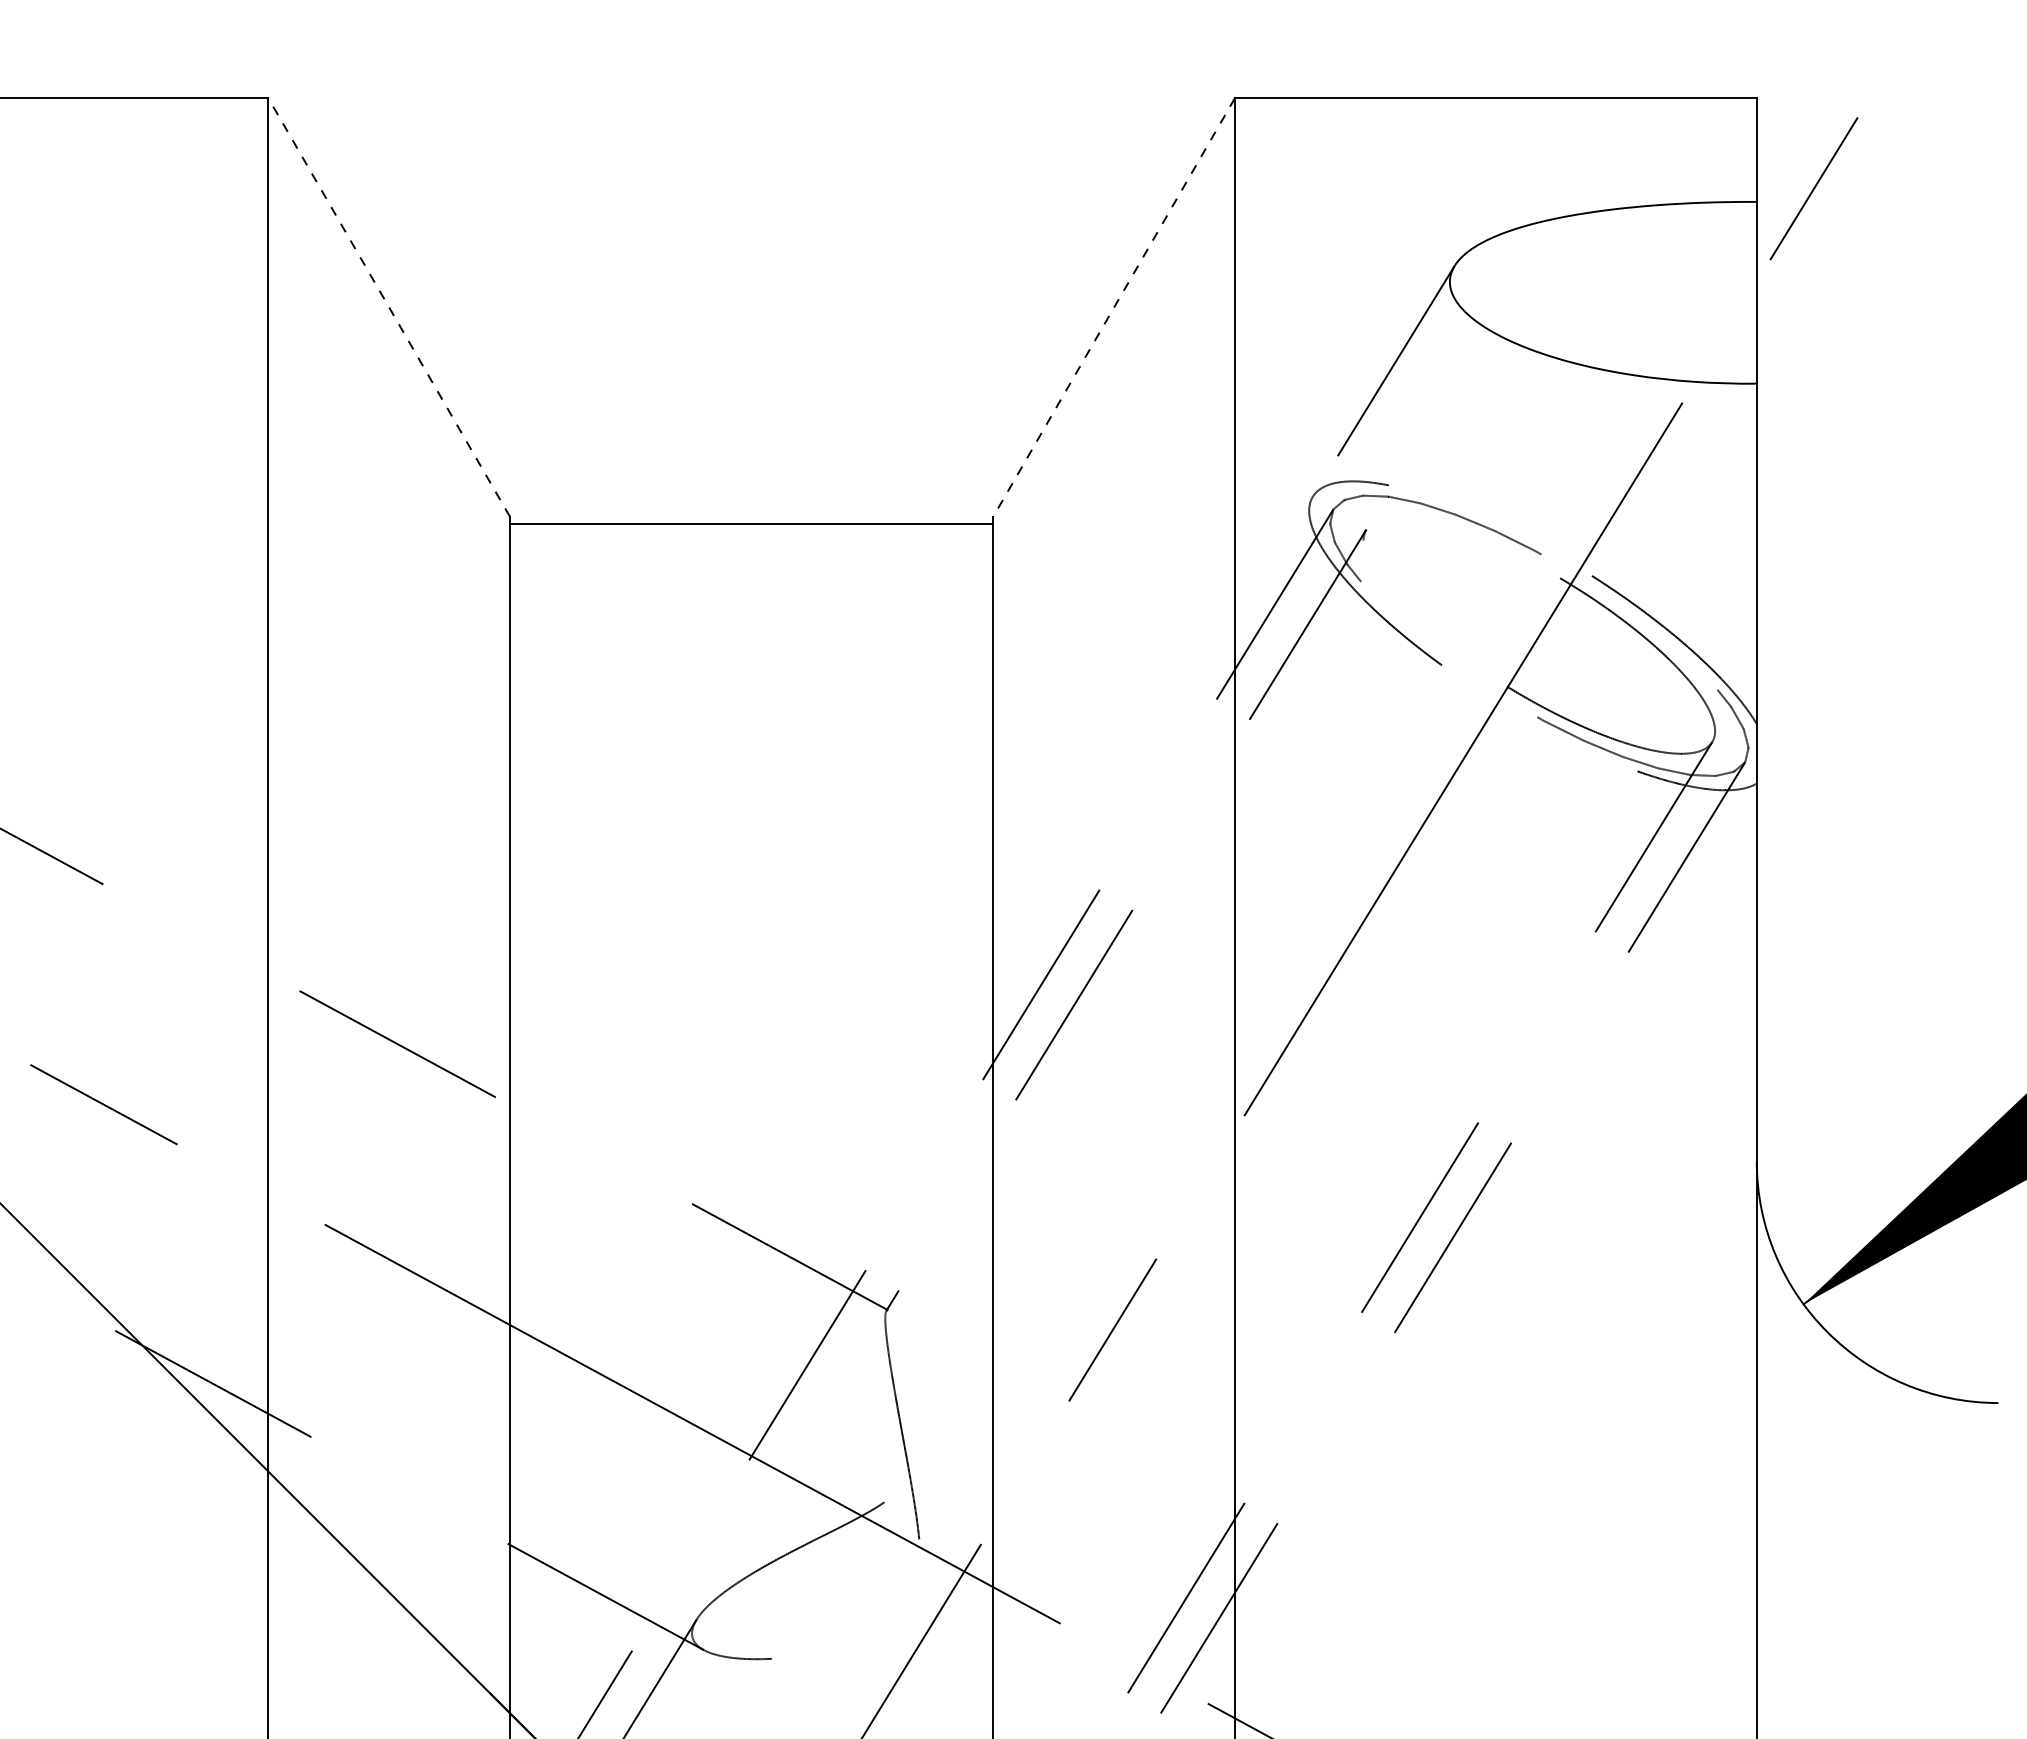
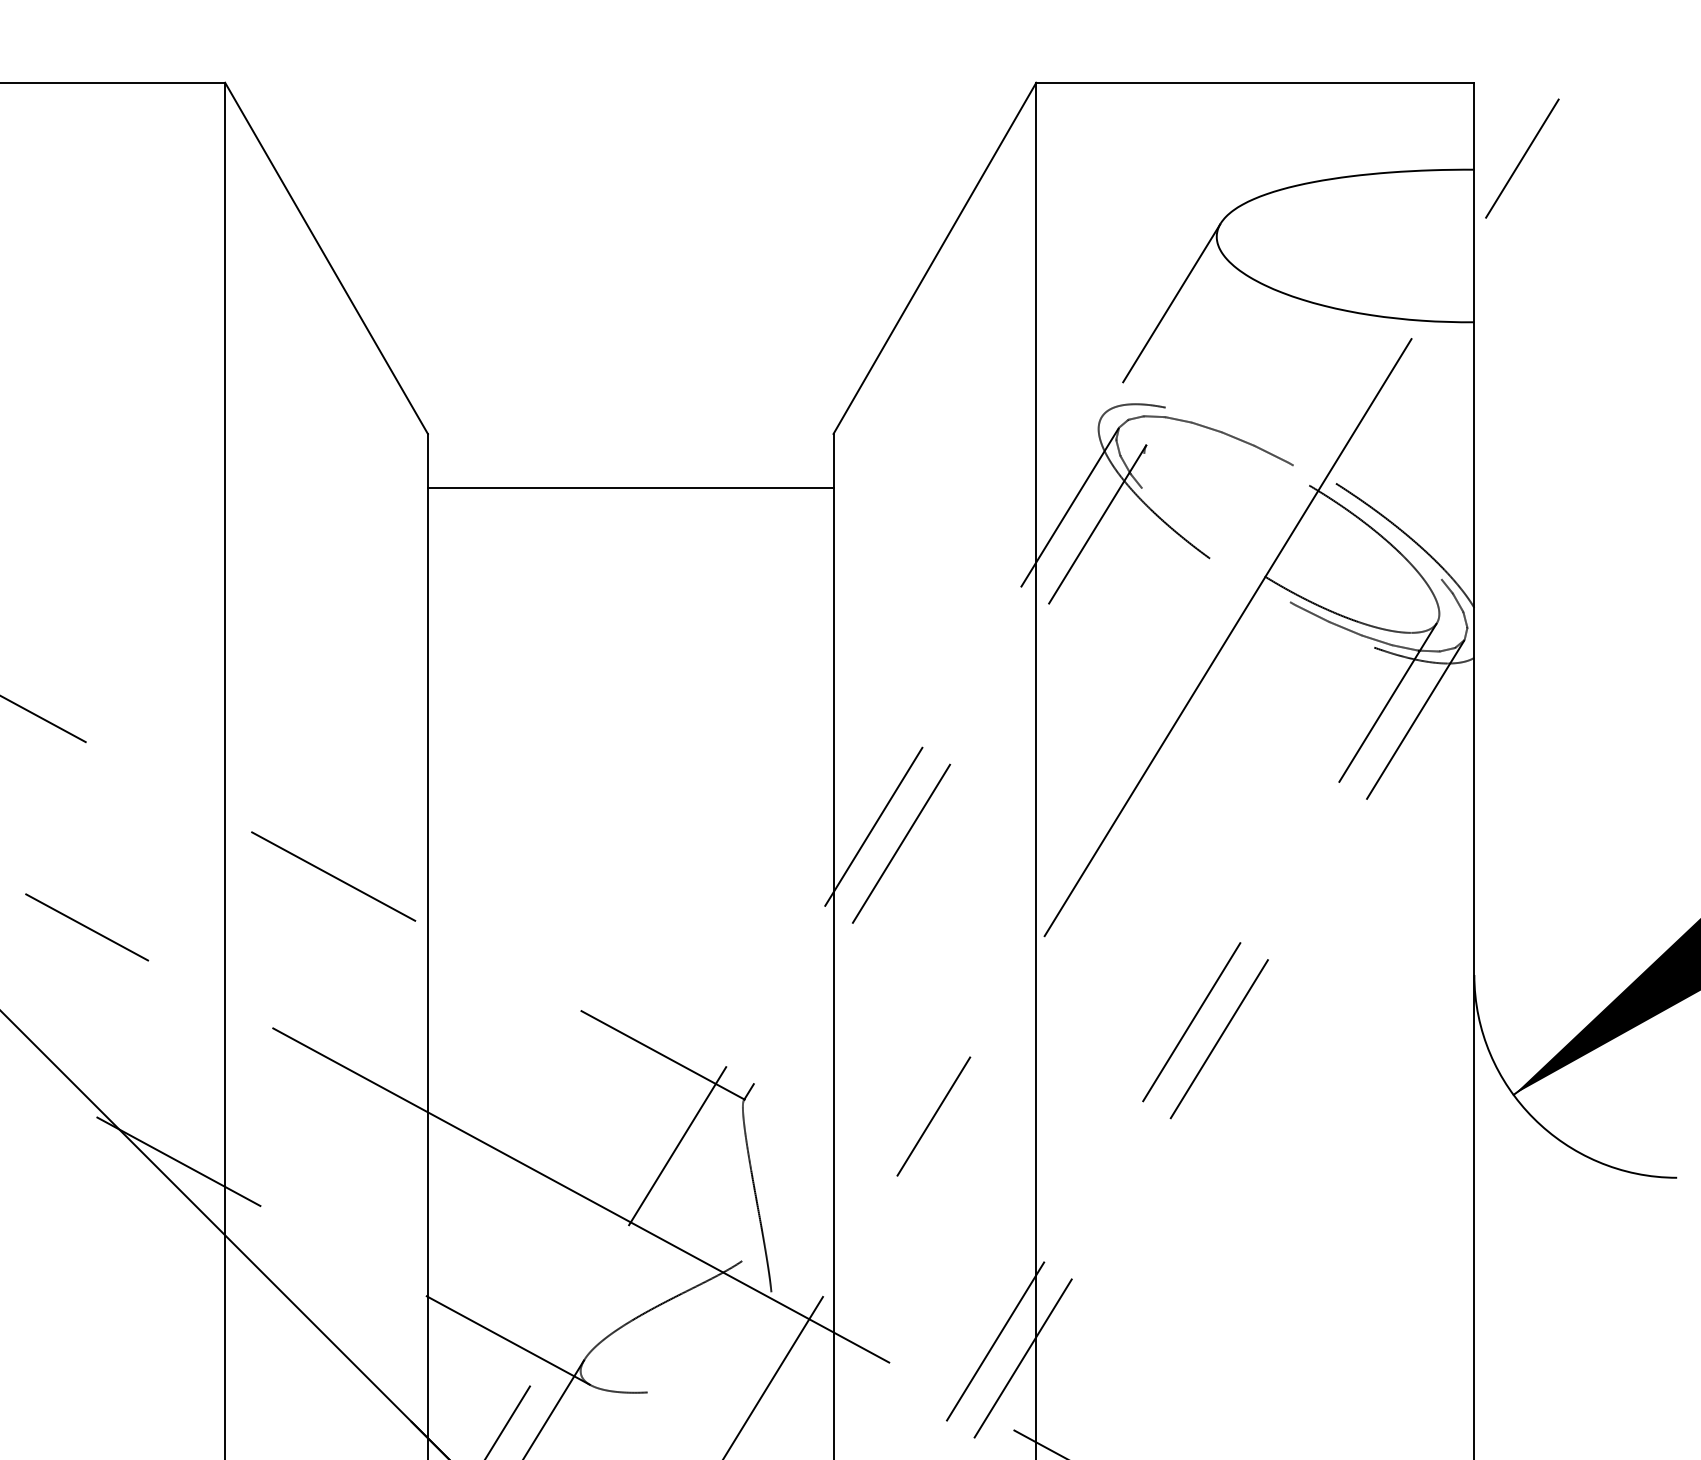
line: (389, 307) -> (326, 258), dashed -> solid
line: (1114, 307) -> (935, 258), dashed -> solid
line: (751, 523) -> (630, 488), moved

